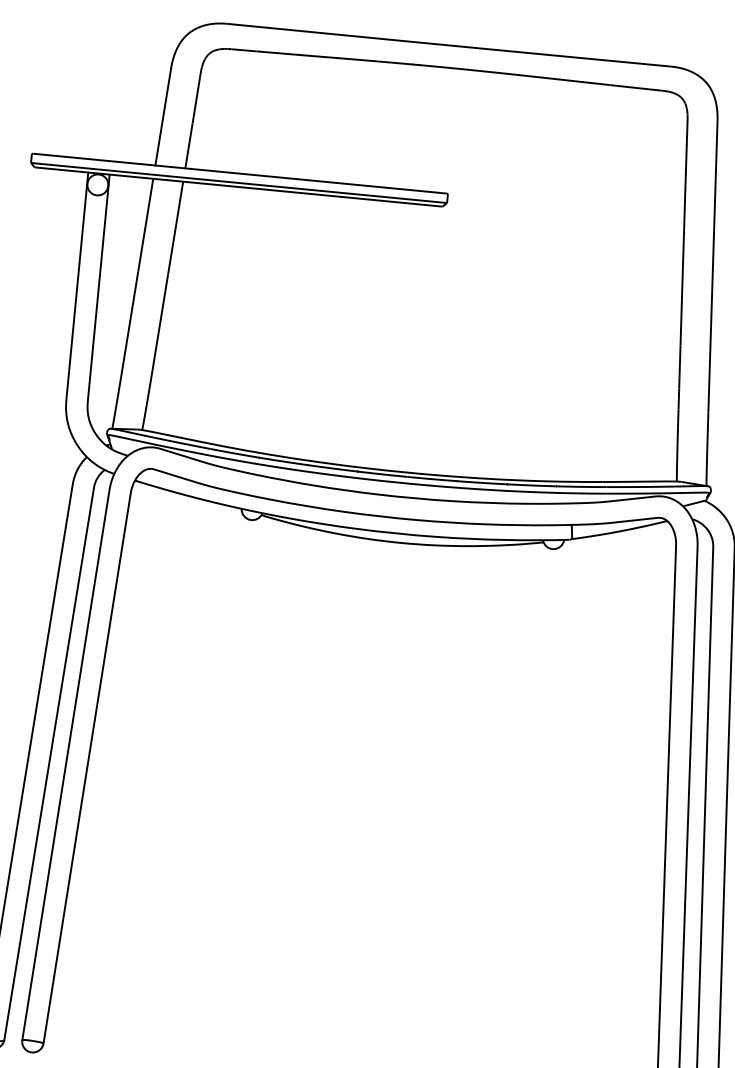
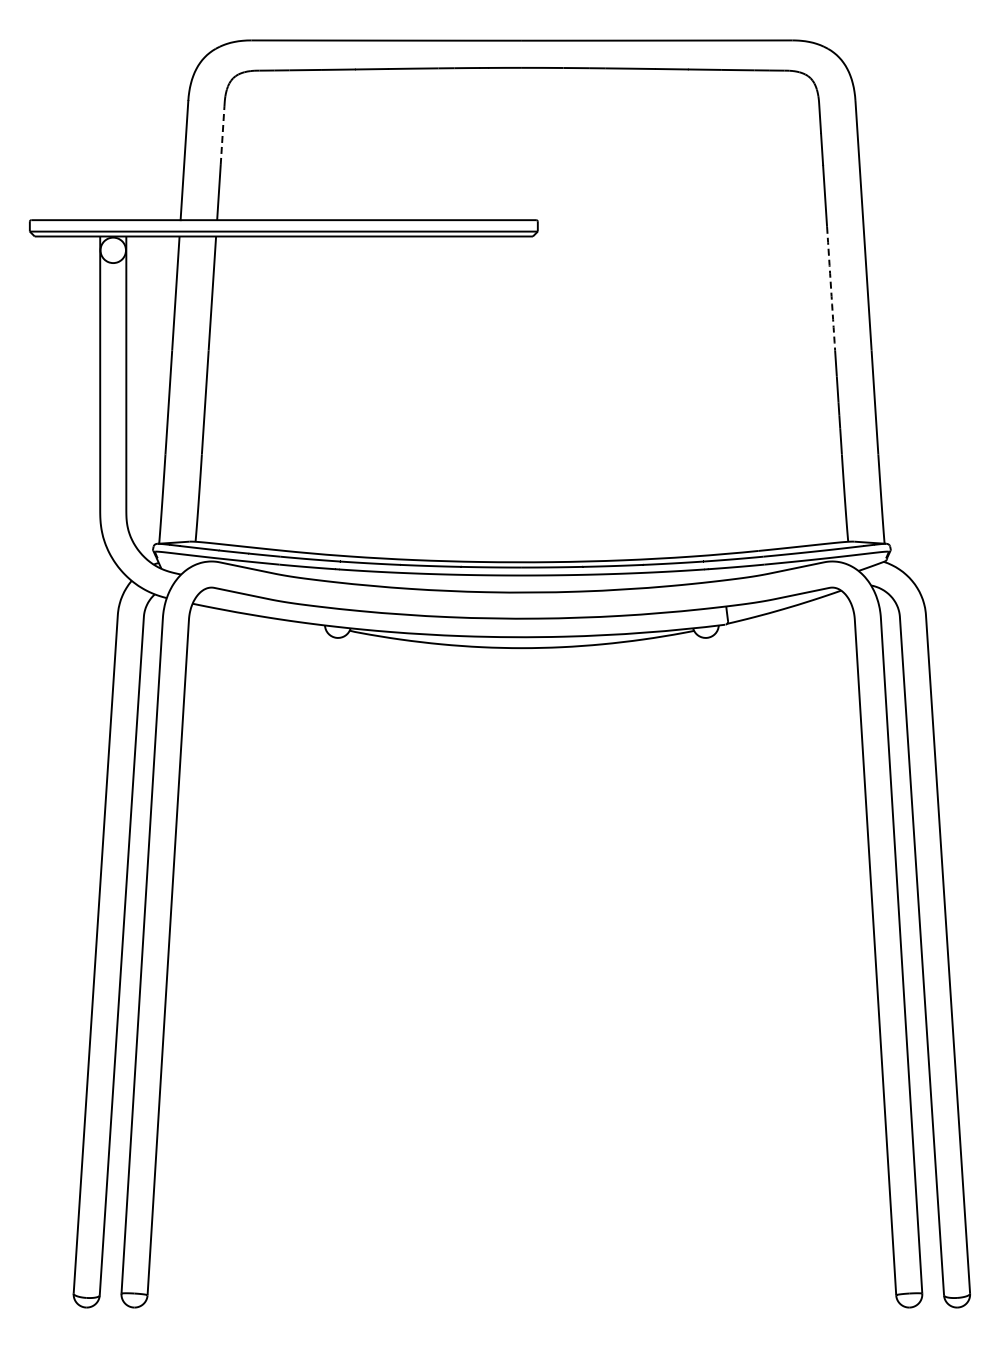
line: (196, 98) -> (222, 134), solid -> dashed
arc: (683, 272) -> (831, 288), solid -> dashed

